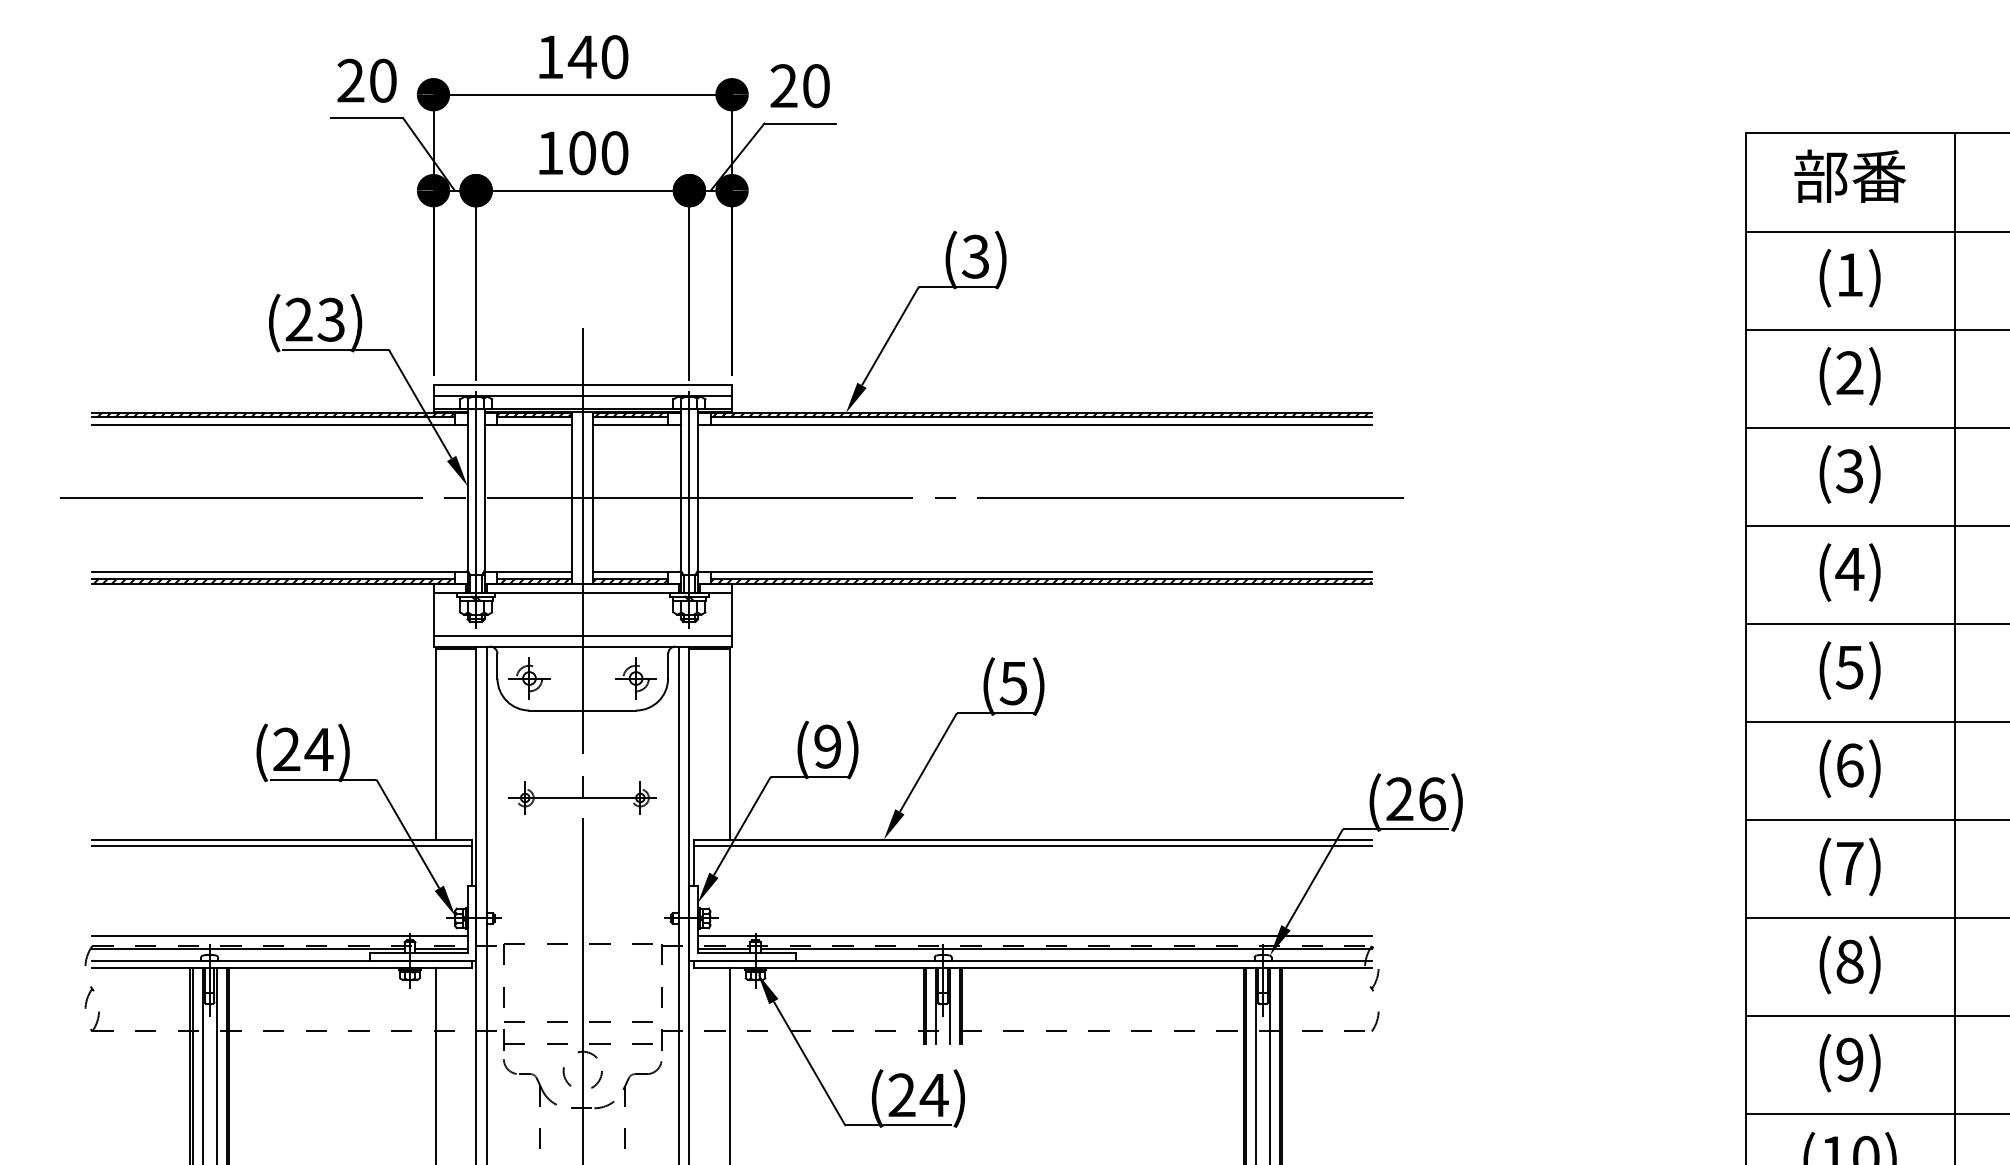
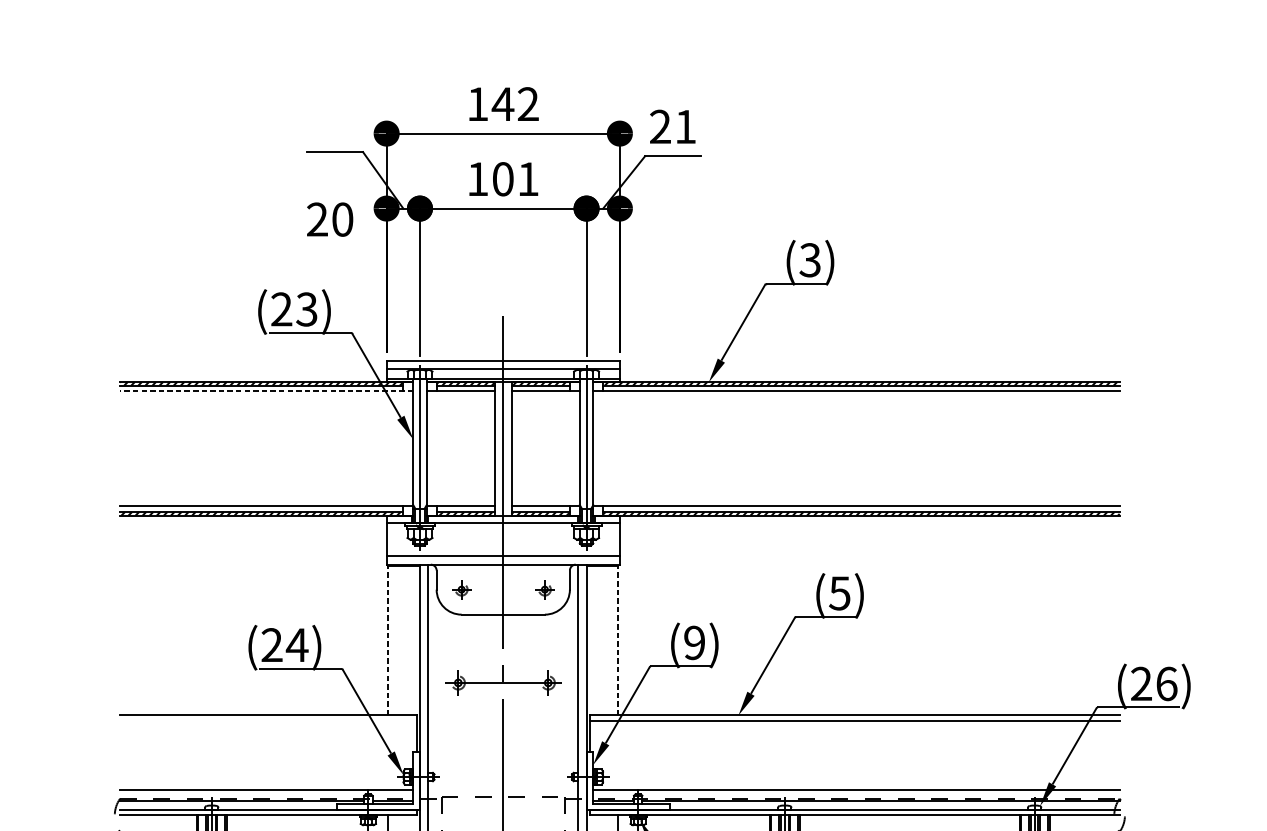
text: (614, 57) -> (528, 104), 140 -> 142
text: (366, 80) -> (329, 219), moved
text: (816, 86) -> (685, 127), 20 -> 21
text: (614, 153) -> (528, 179), 100 -> 101
line: (279, 424) -> (266, 391), solid -> dashed
line: (731, 498) -> (619, 449), removed
part: (529, 678) -> (461, 589), size x0.6
part: (635, 678) -> (544, 589), size x0.6
line: (435, 743) -> (388, 640), solid -> dashed
line: (729, 743) -> (617, 640), solid -> dashed
line: (281, 846) -> (267, 720), removed

